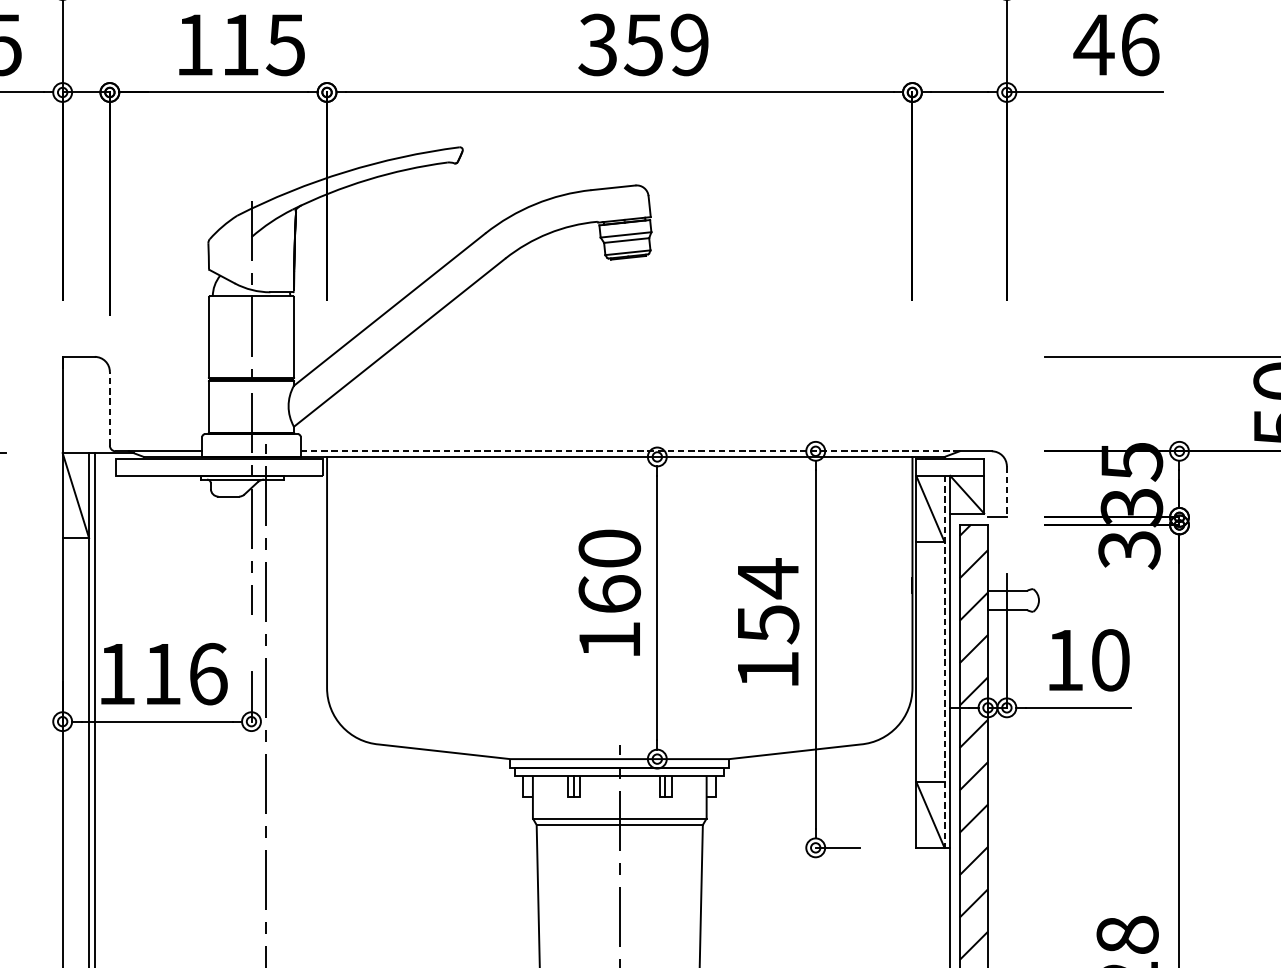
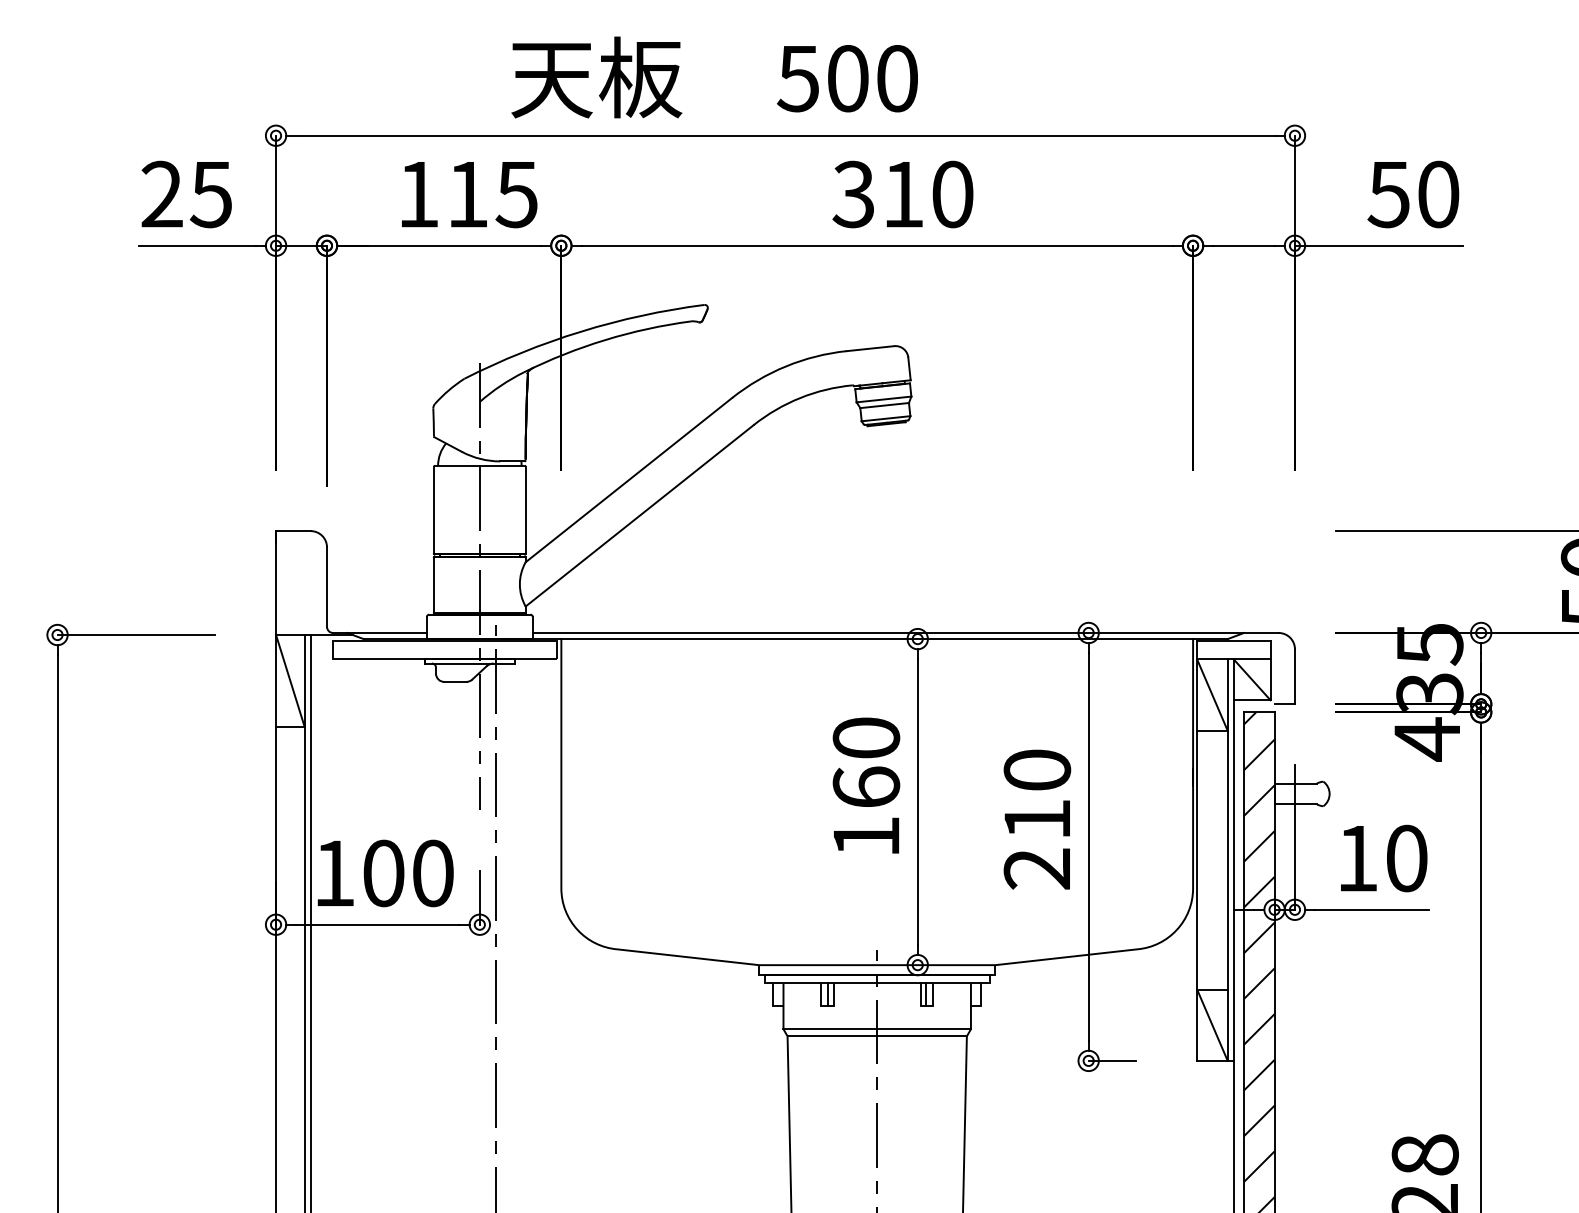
text: (666, 44) -> (927, 194), 359 -> 310
text: (1115, 44) -> (1412, 194), 46 -> 50
line: (110, 409) -> (327, 587), dashed -> solid
line: (630, 450) -> (888, 632), dashed -> solid
line: (1006, 491) -> (1294, 676), dashed -> solid
text: (1129, 550) -> (1427, 739), 3 -> 4
text: (768, 623) -> (1037, 818), 154 -> 210
line: (944, 662) -> (1227, 860), dashed -> solid
text: (185, 674) -> (408, 873), 116 -> 100

